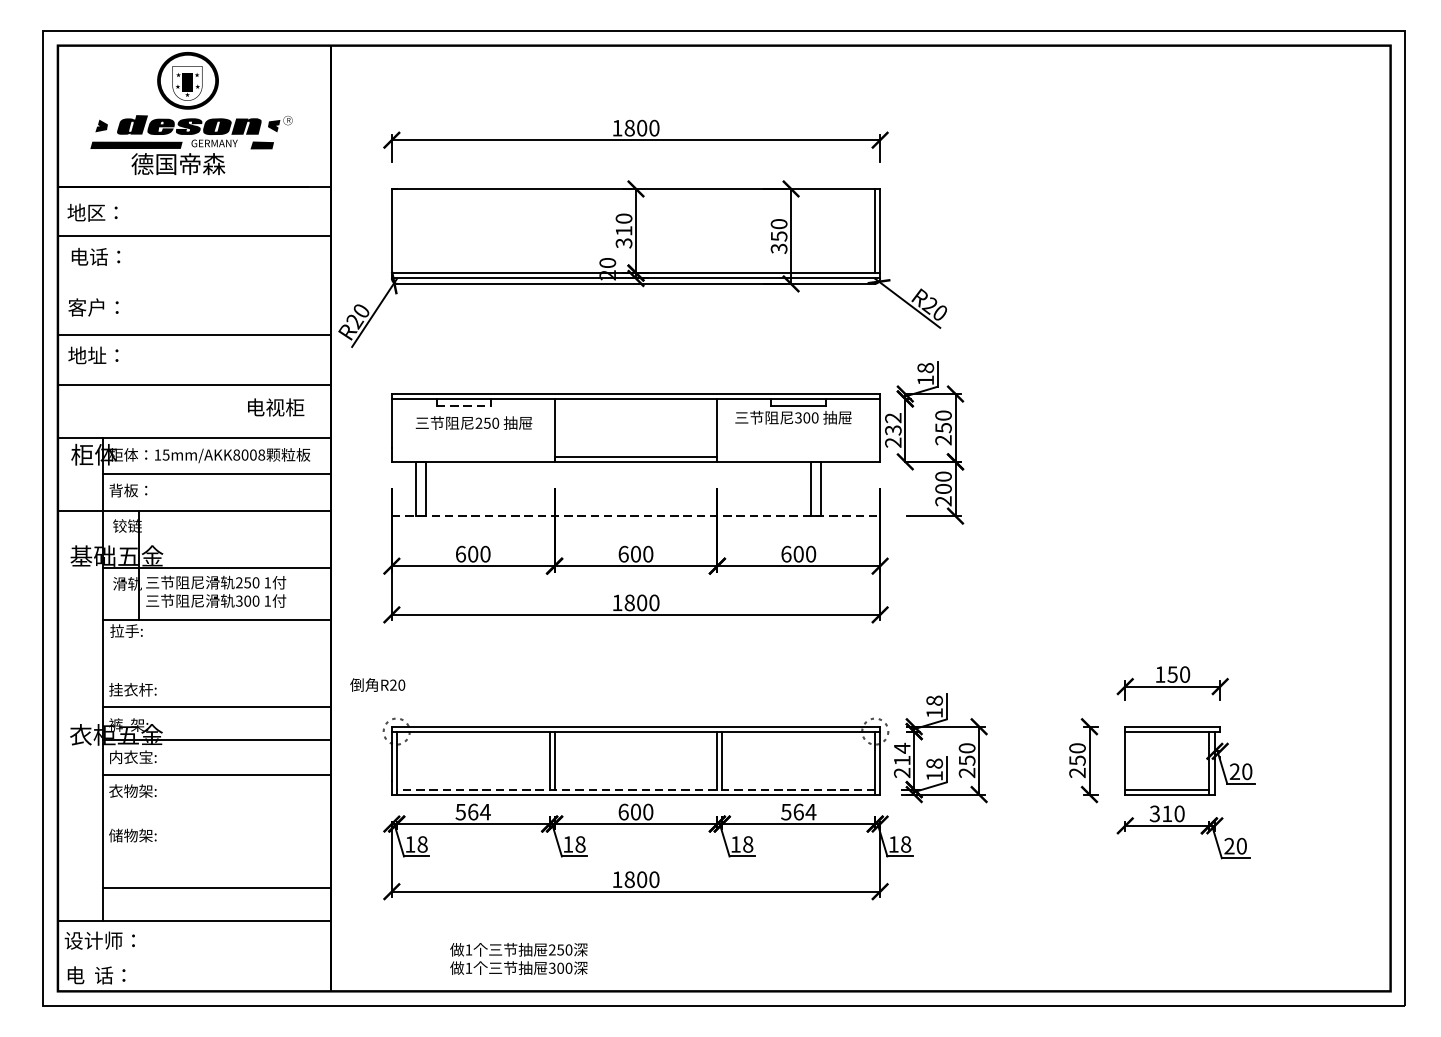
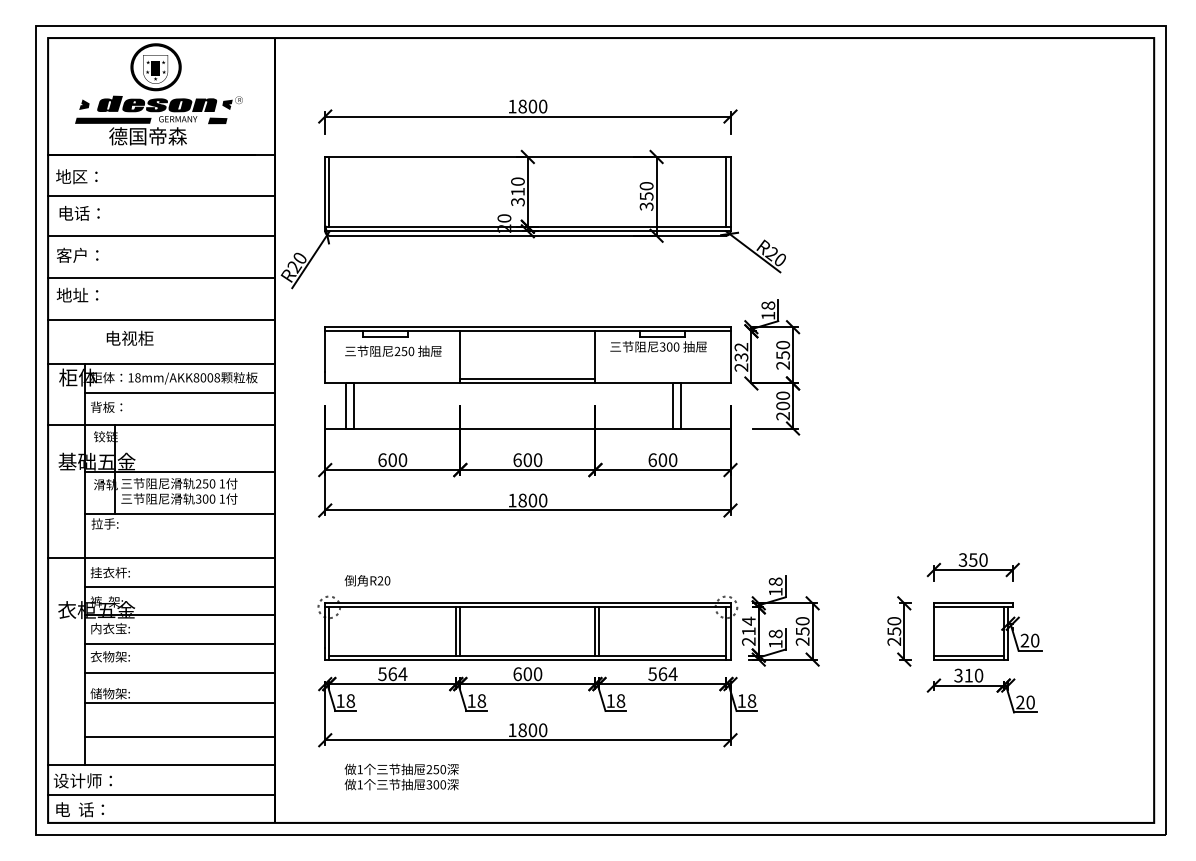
line: (396, 230) -> (329, 191), added
line: (194, 284) -> (161, 236), added
line: (464, 405) -> (385, 336), dashed -> solid
text: (275, 406) -> (129, 337), moved
text: (165, 454) -> (137, 377), 15mm/AKK8008 -> 18mm/AKK8008
line: (635, 516) -> (527, 428), dashed -> solid
line: (194, 672) -> (161, 558), added
text: (1159, 673) -> (962, 559), 150 -> 350
text: (377, 684) -> (367, 580), moved
line: (635, 789) -> (527, 655), dashed -> solid
line: (216, 811) -> (179, 673), added
line: (216, 846) -> (179, 702), added
line: (194, 957) -> (161, 794), added
text: (518, 958) -> (401, 776), moved

